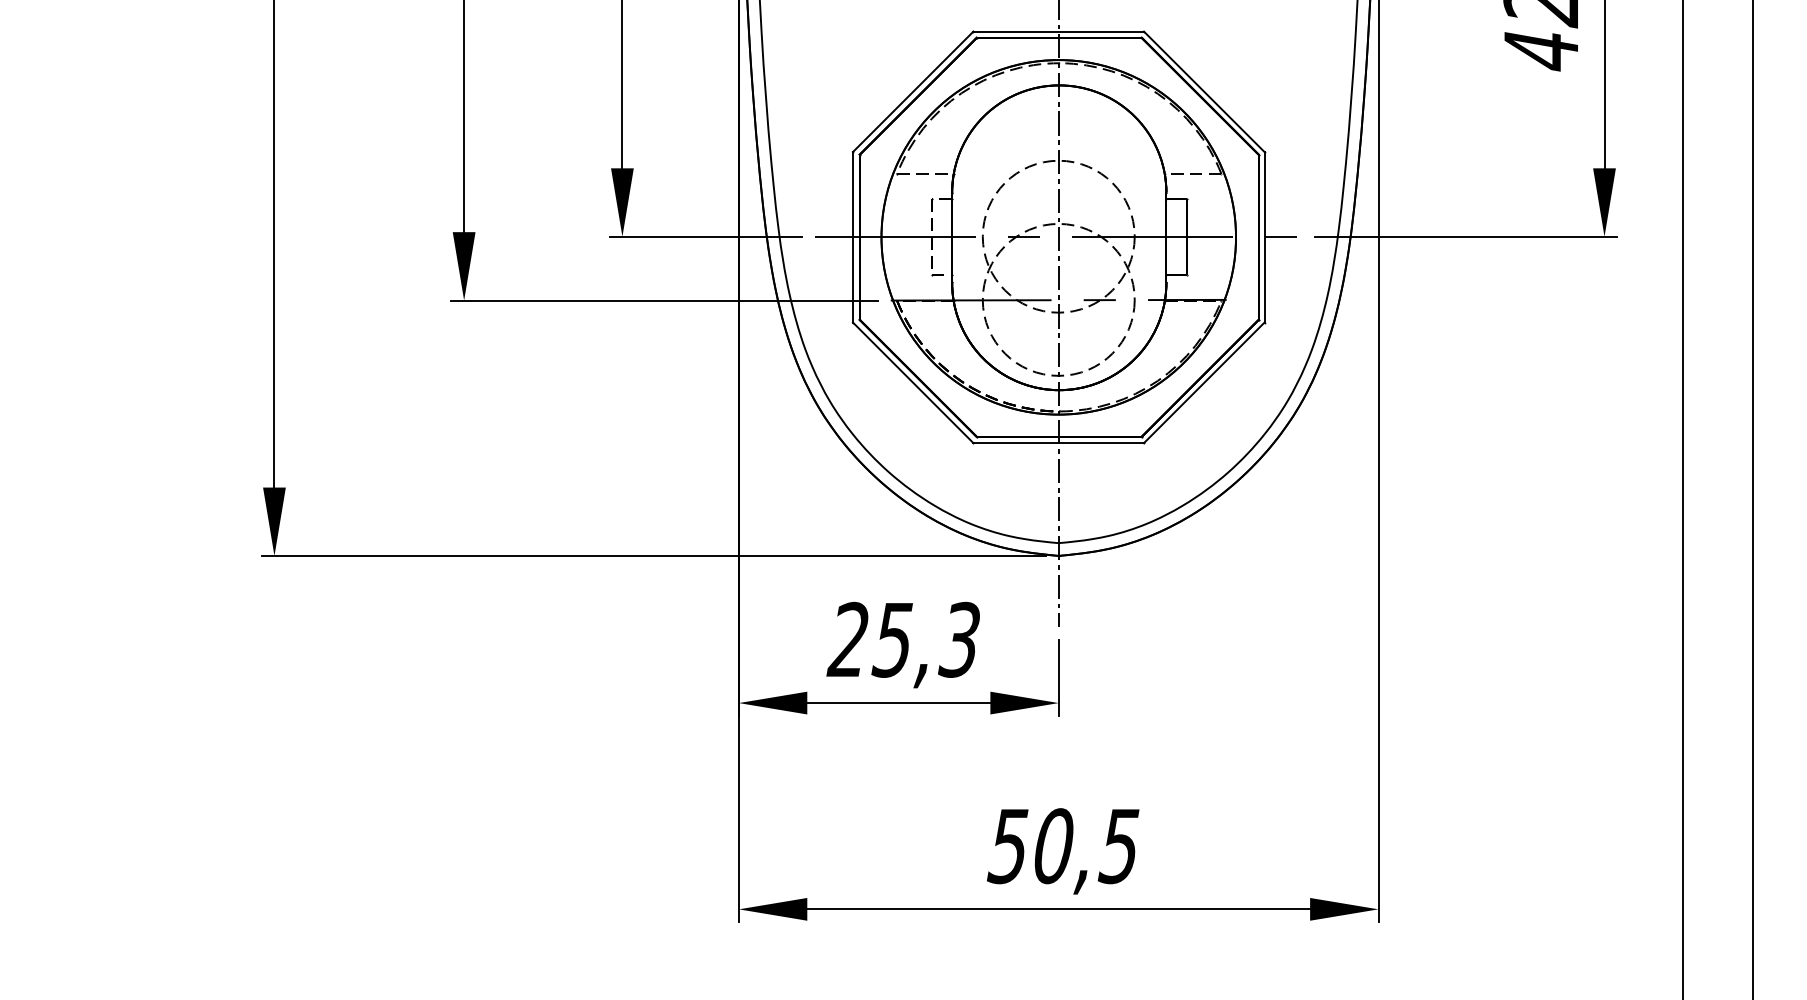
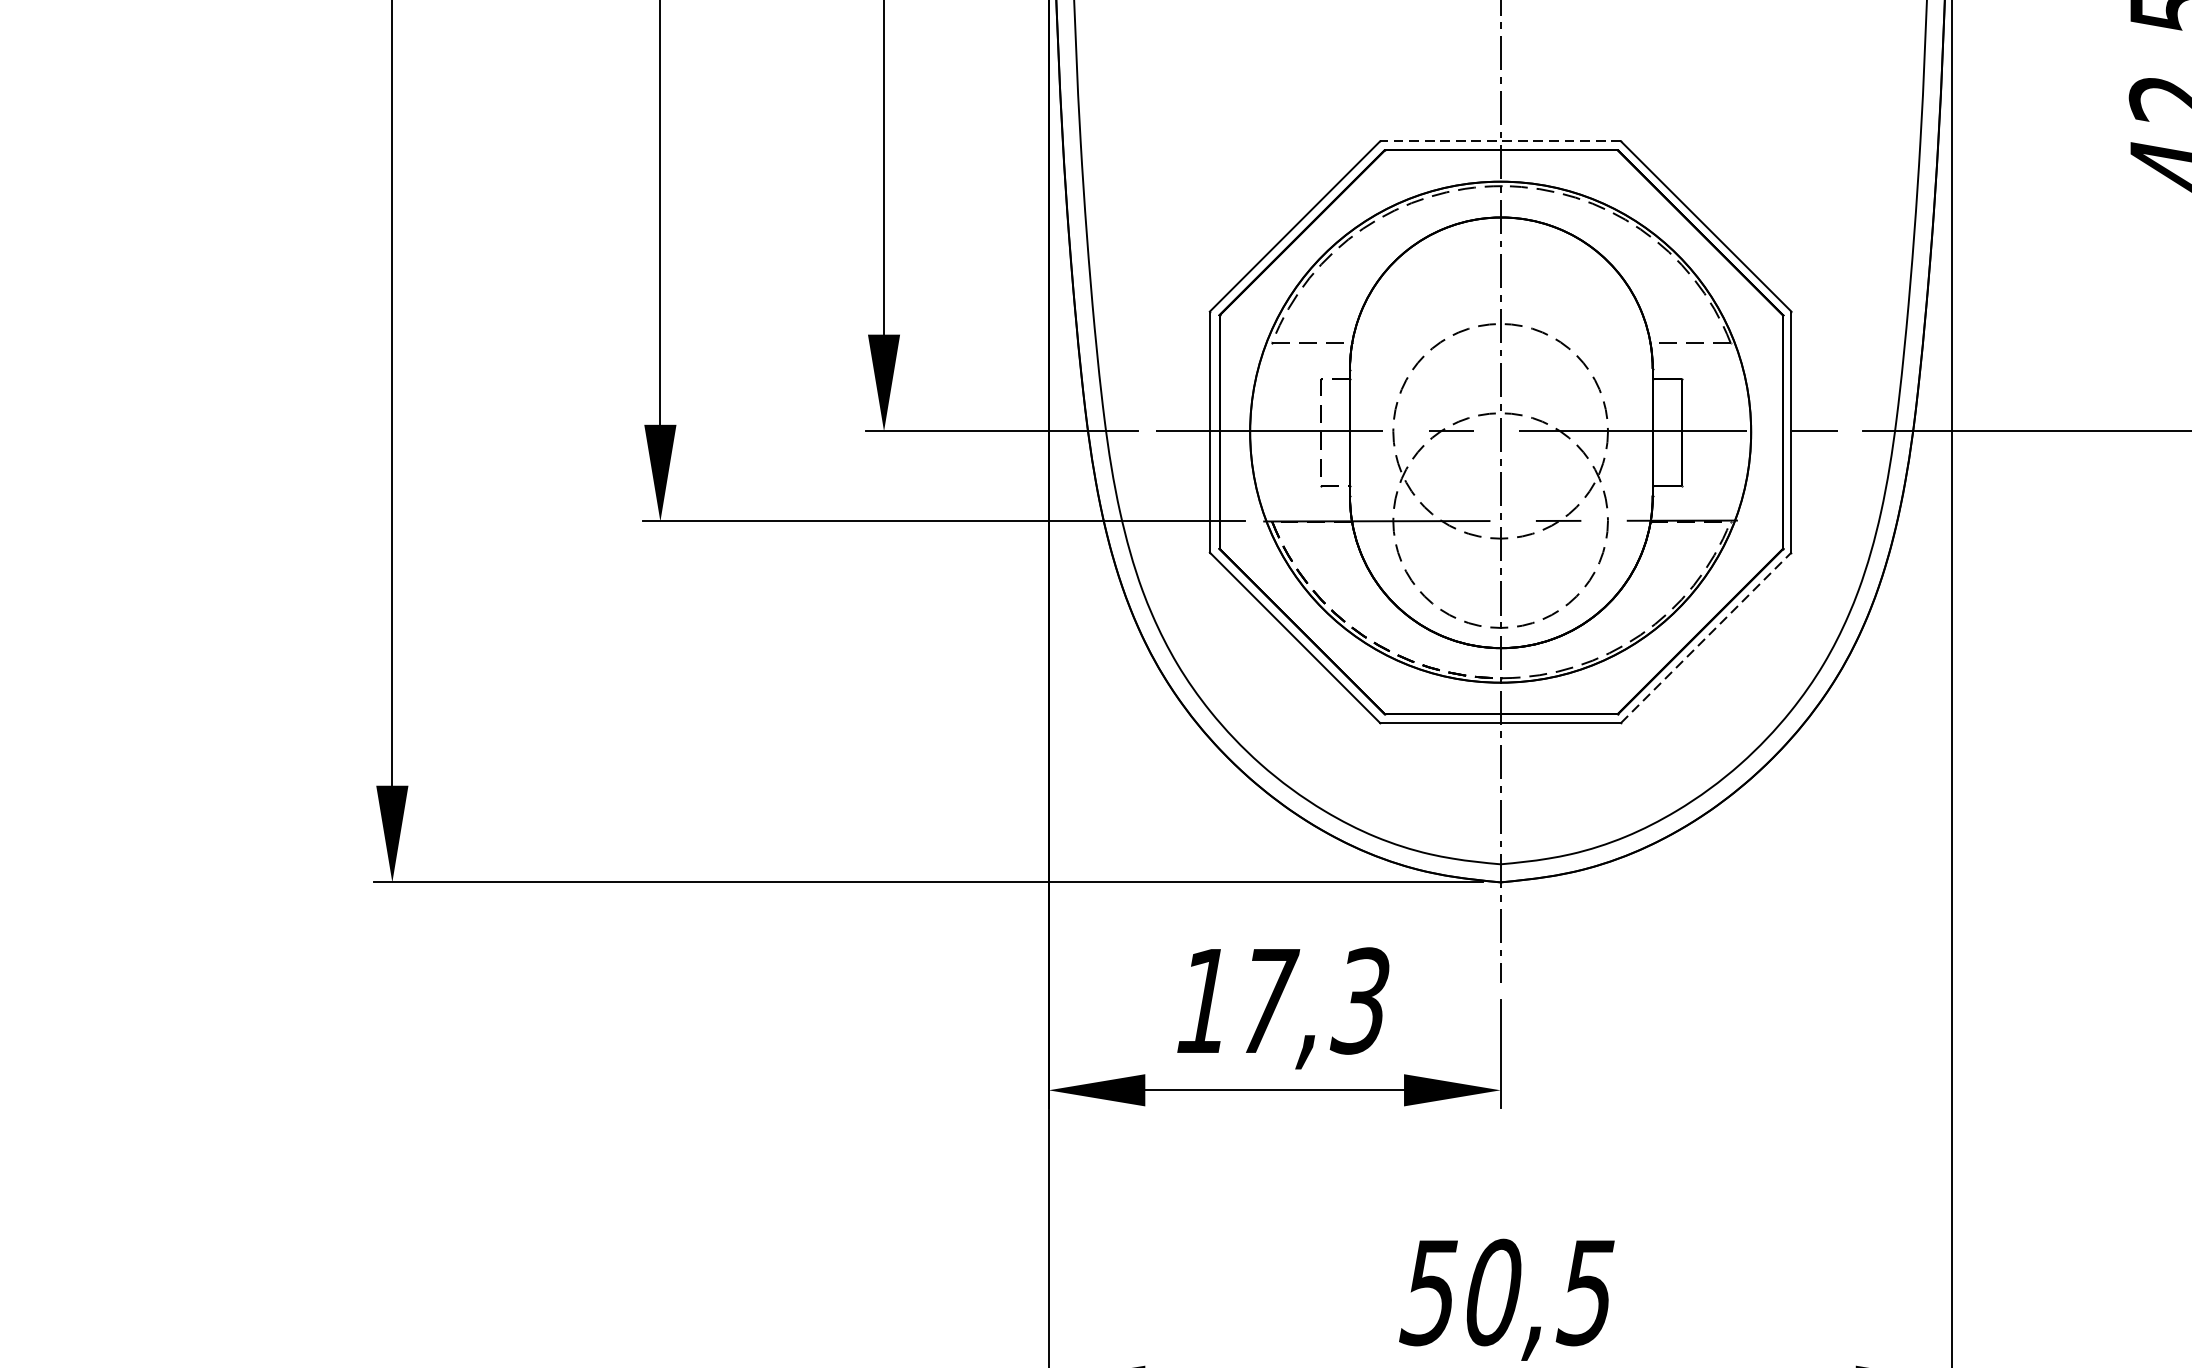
line: (1058, 31) -> (1500, 141), solid -> dashed
line: (1204, 382) -> (1706, 637), solid -> dashed
text: (871, 639) -> (1236, 1000), 25,3 -> 17,3

